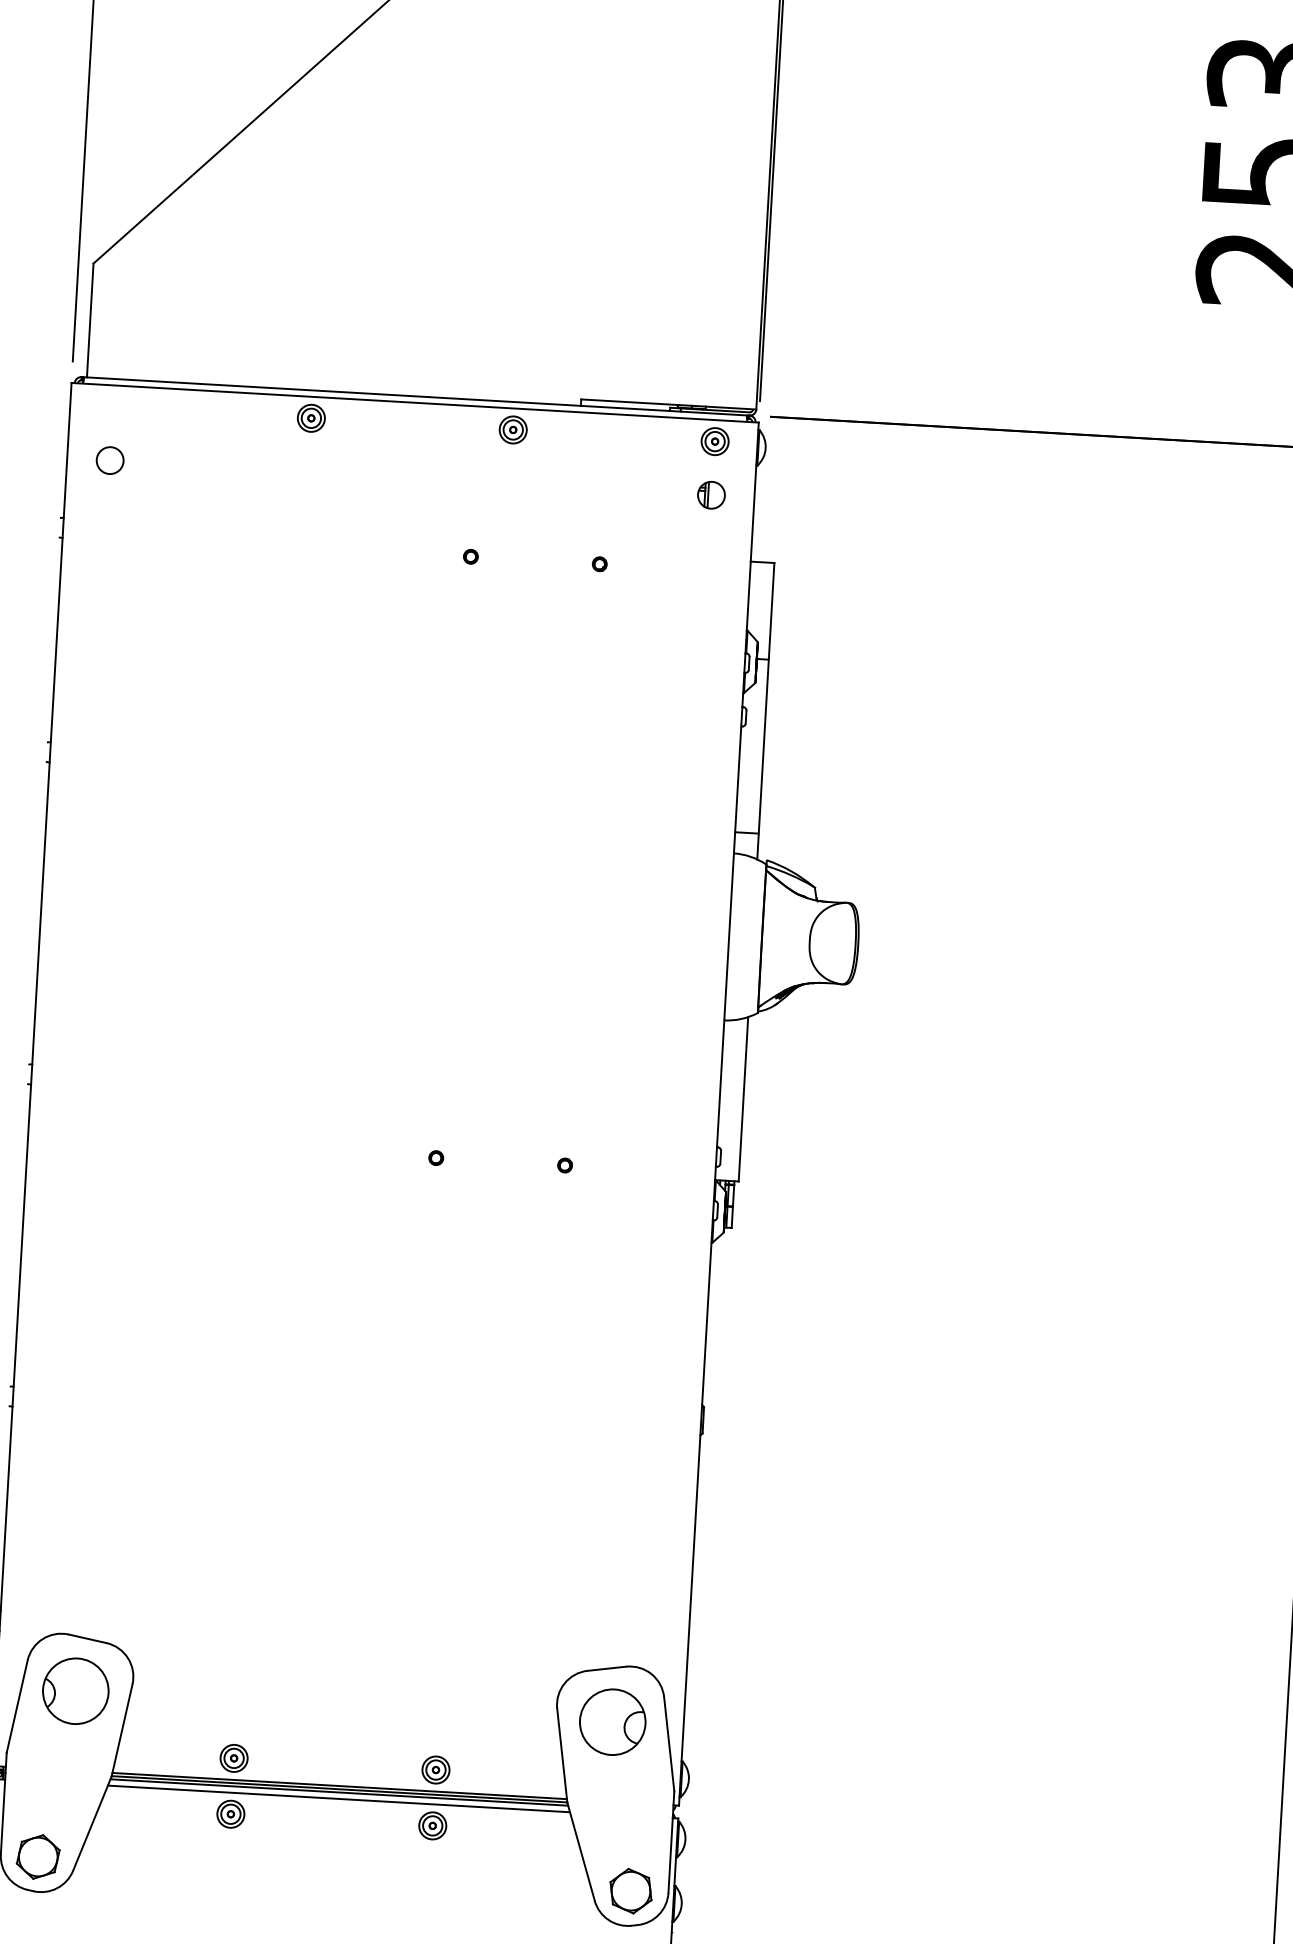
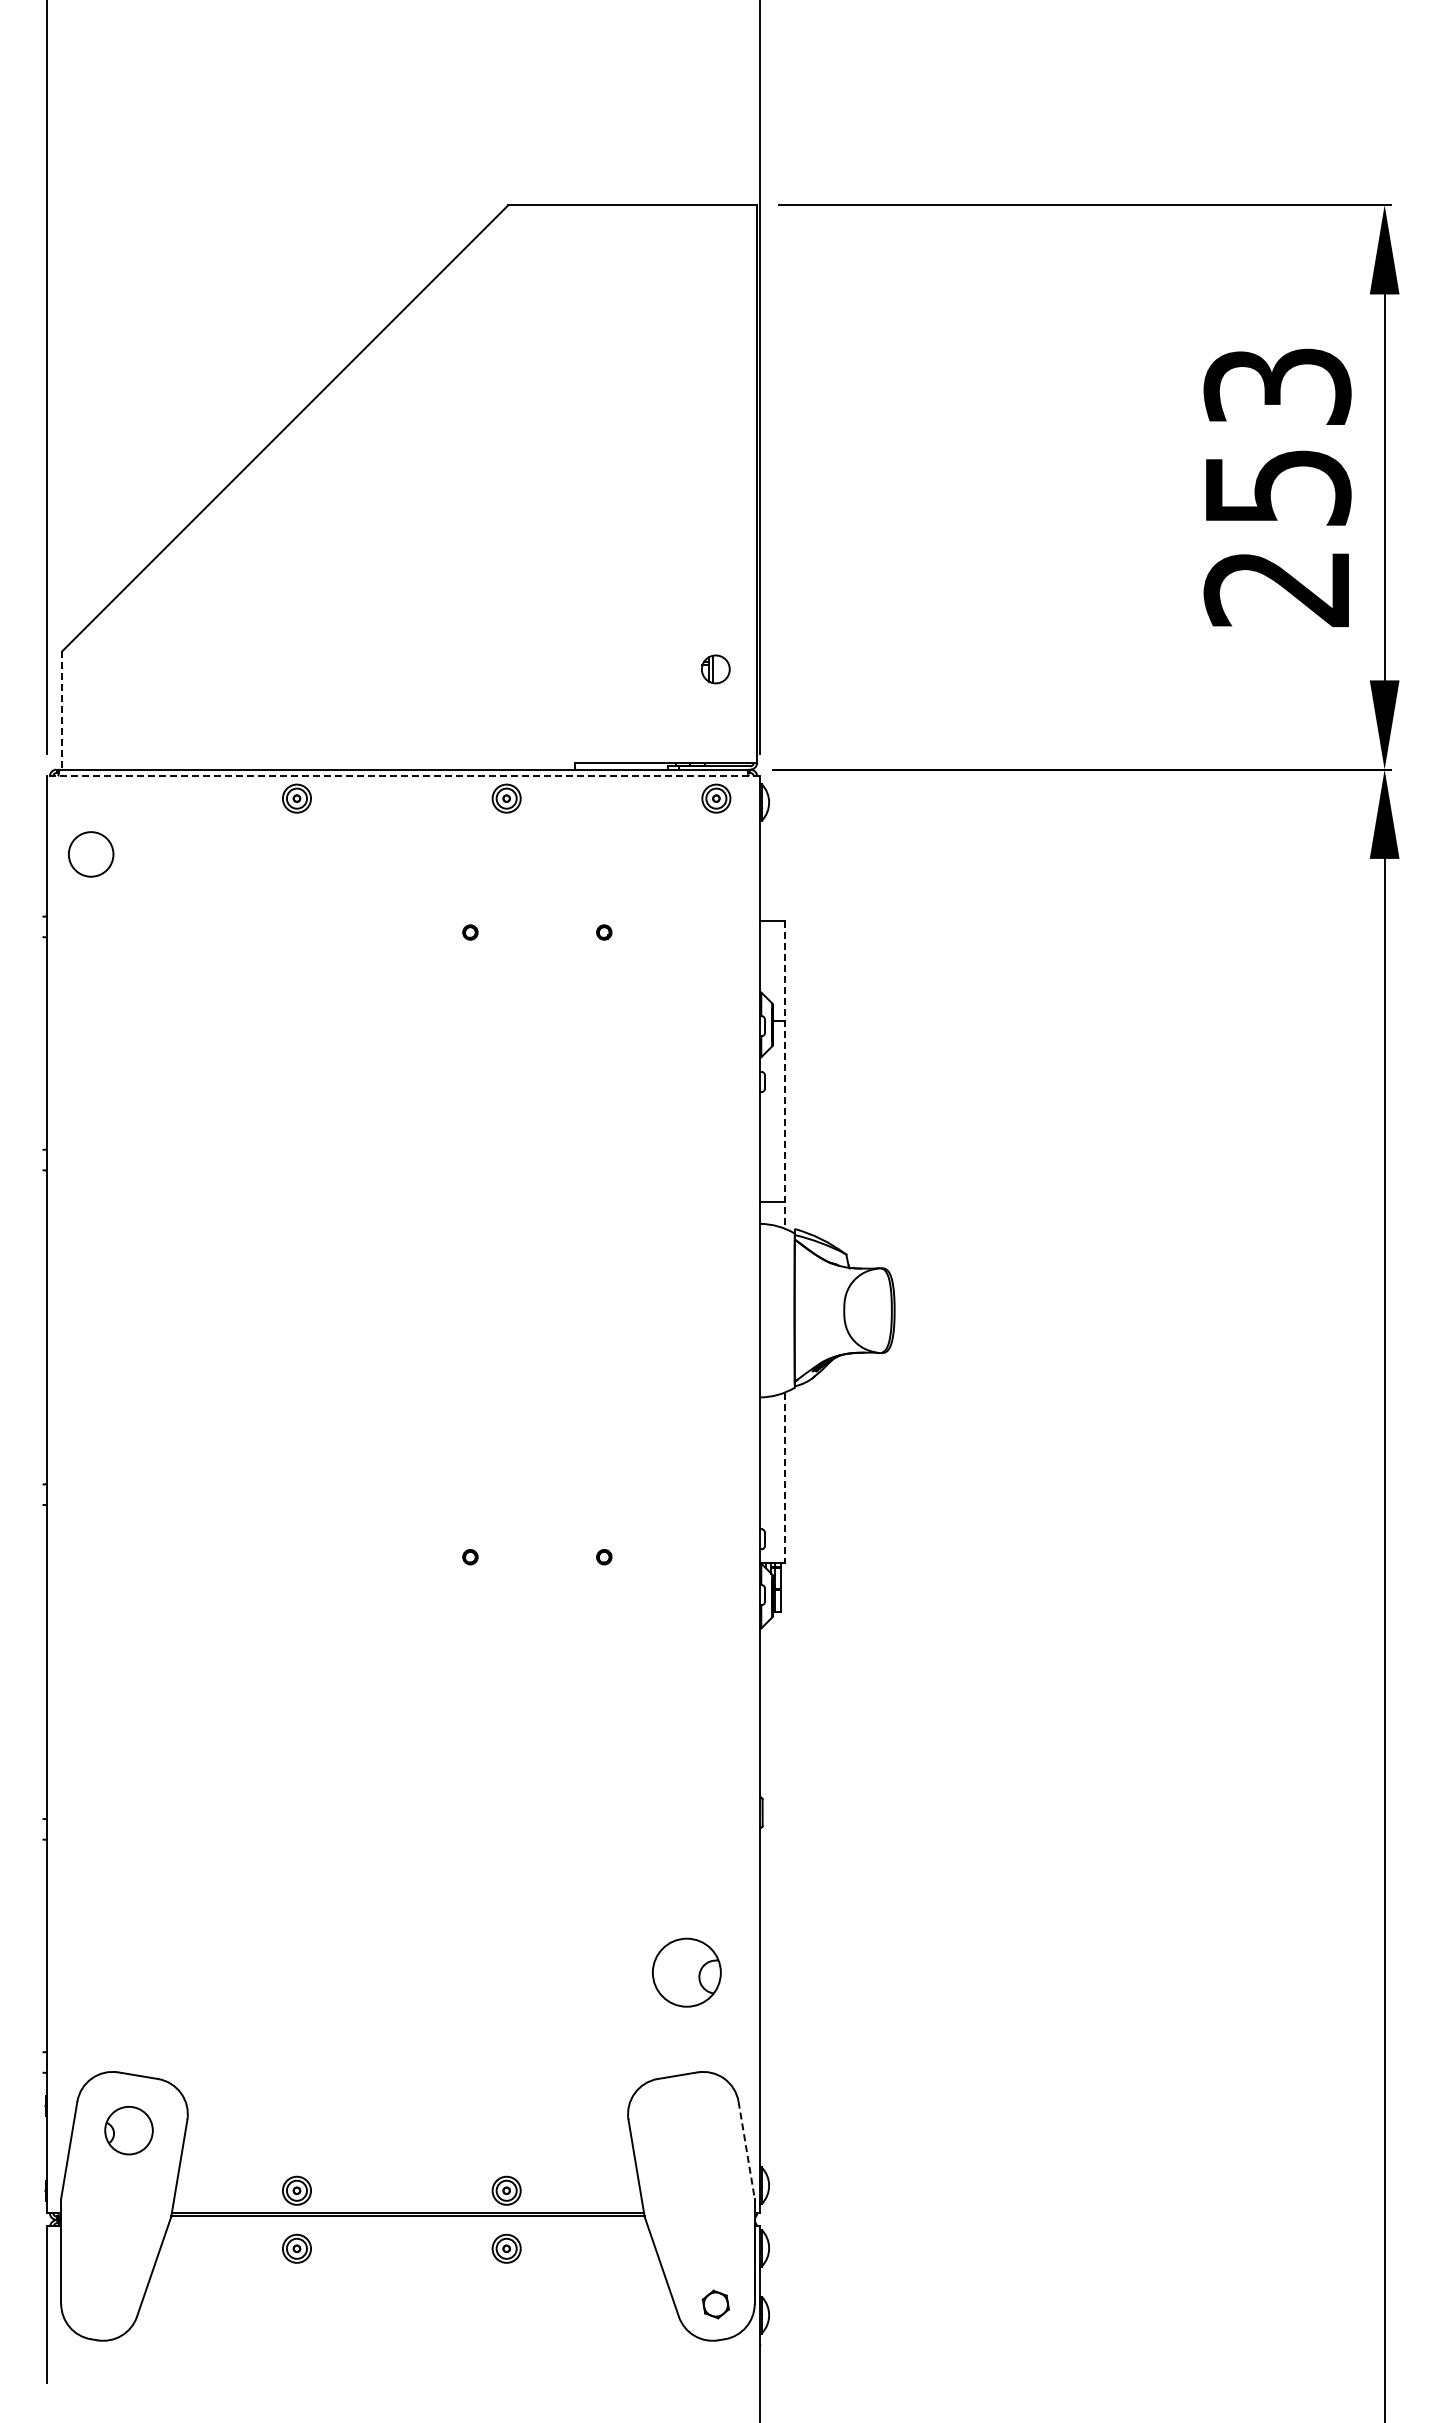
line: (90, 321) -> (62, 711), solid -> dashed
line: (415, 402) -> (403, 776), solid -> dashed
circle: (110, 460) -> (91, 854), size x1.6
part: (711, 495) -> (715, 669), moved
line: (766, 711) -> (785, 1075), solid -> dashed
line: (743, 1099) -> (785, 1478), solid -> dashed
part: (75, 1691) -> (128, 2130), size x0.7
part: (612, 1721) -> (686, 1972), moved
line: (669, 1744) -> (746, 2150), solid -> dashed
line: (338, 1792) -> (407, 2219), removed
line: (338, 1798) -> (407, 2226), removed
part: (37, 1856) -> (99, 2304), removed
part: (630, 1891) -> (715, 2304), size x0.6

